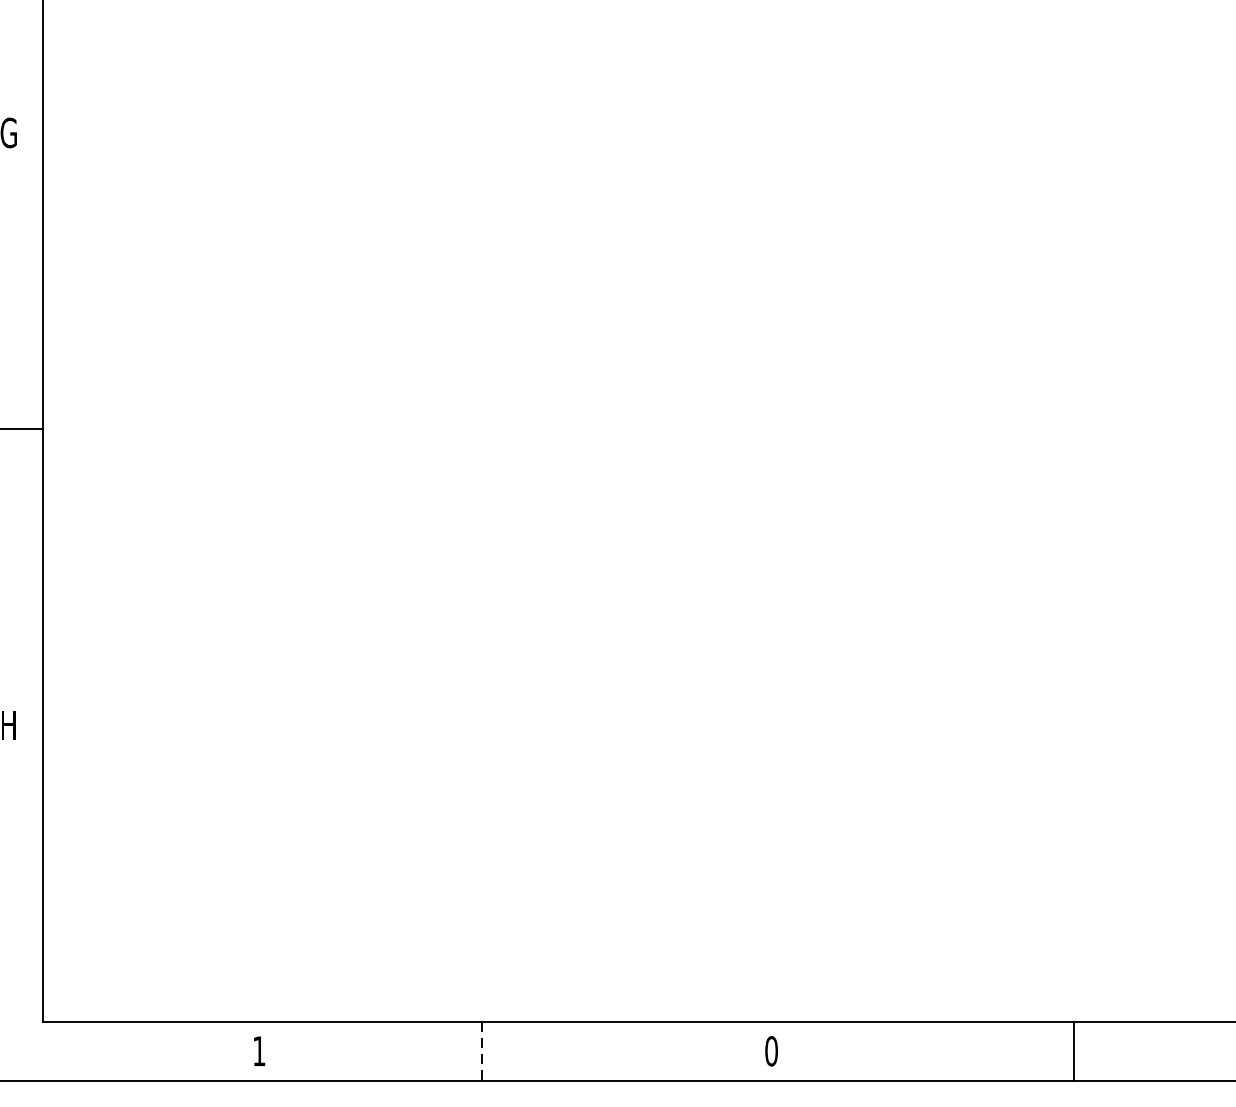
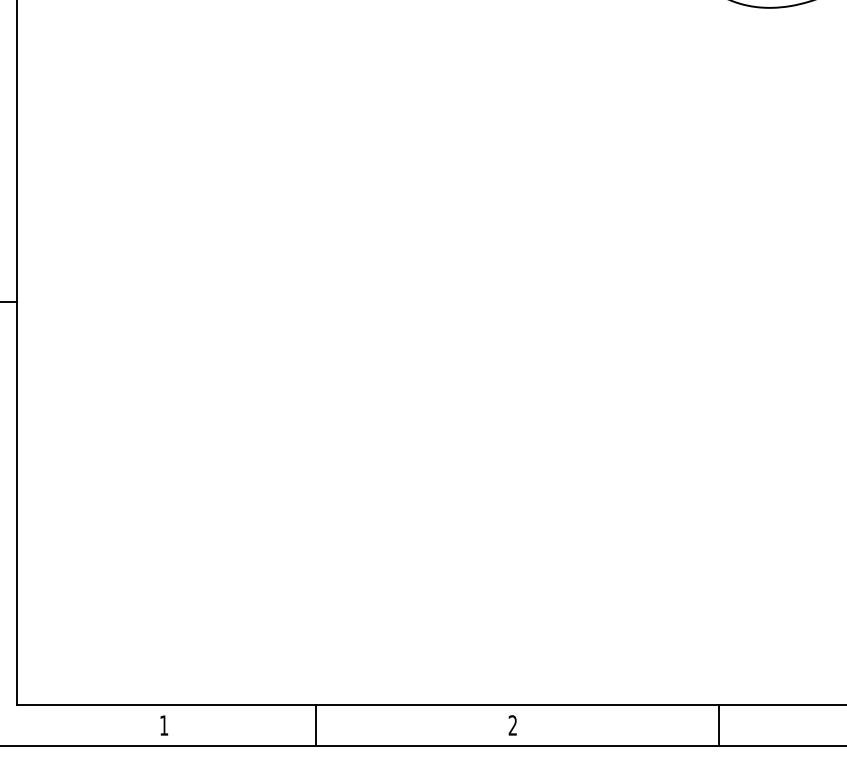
text: (770, 1051) -> (512, 725), 0 -> 2
line: (481, 1052) -> (315, 726), dashed -> solid

